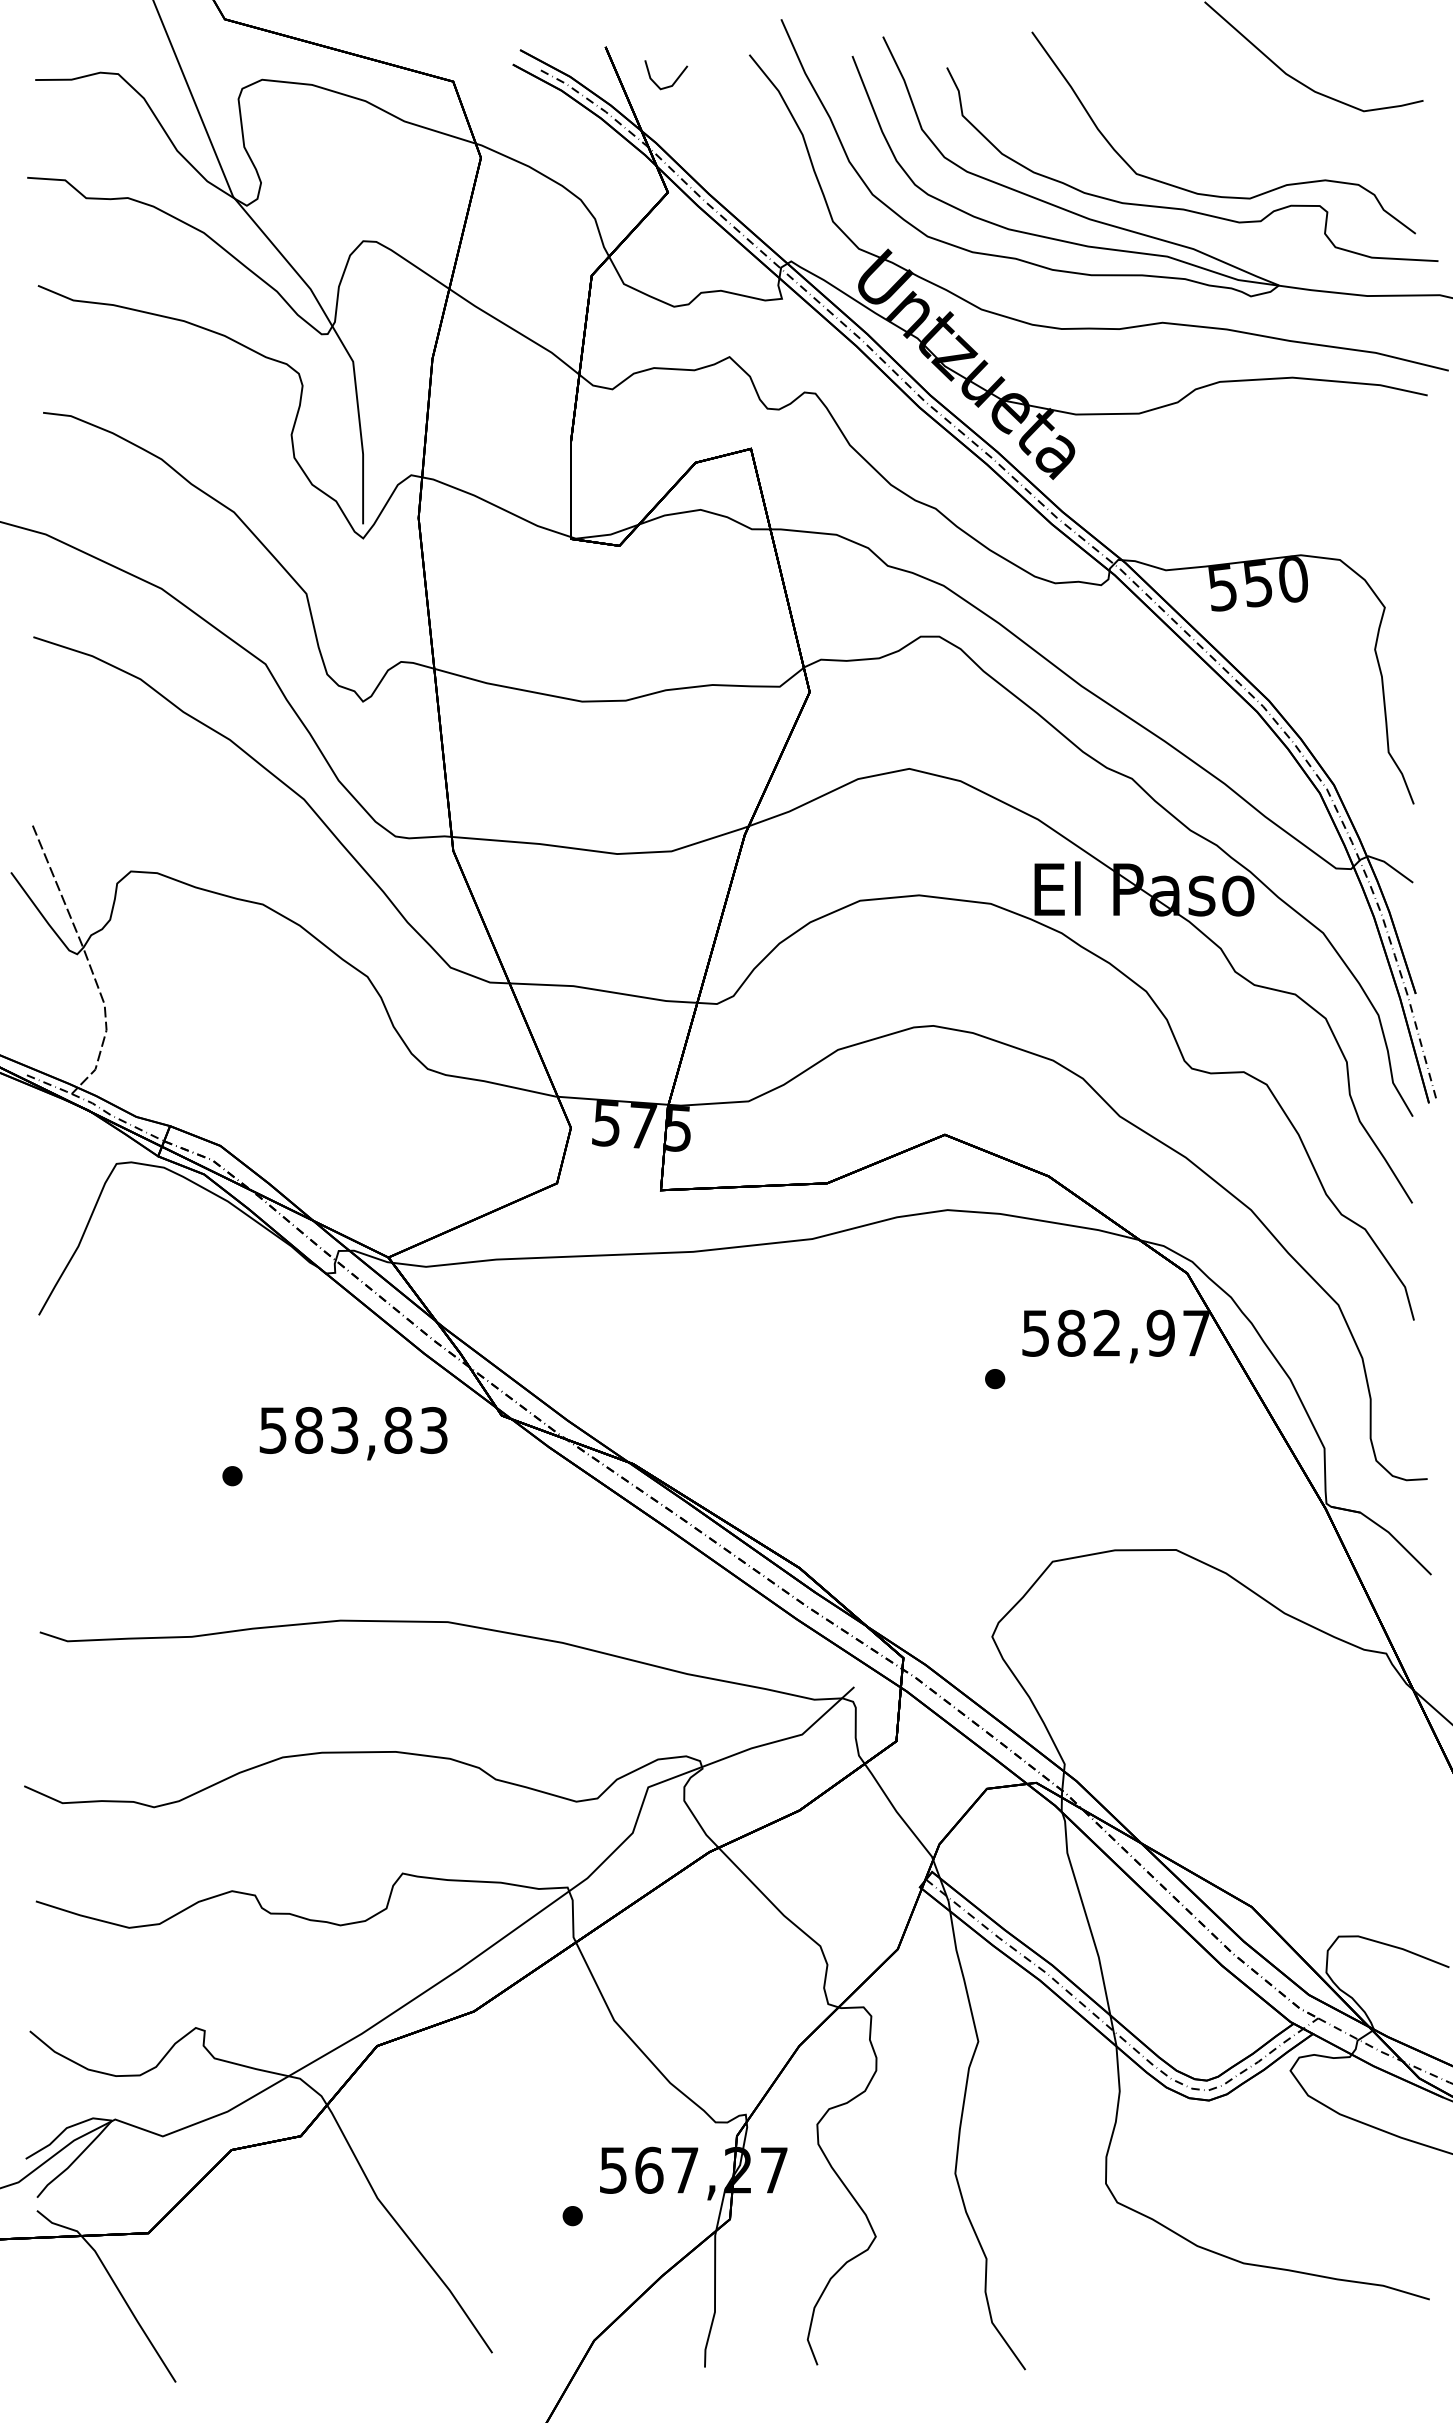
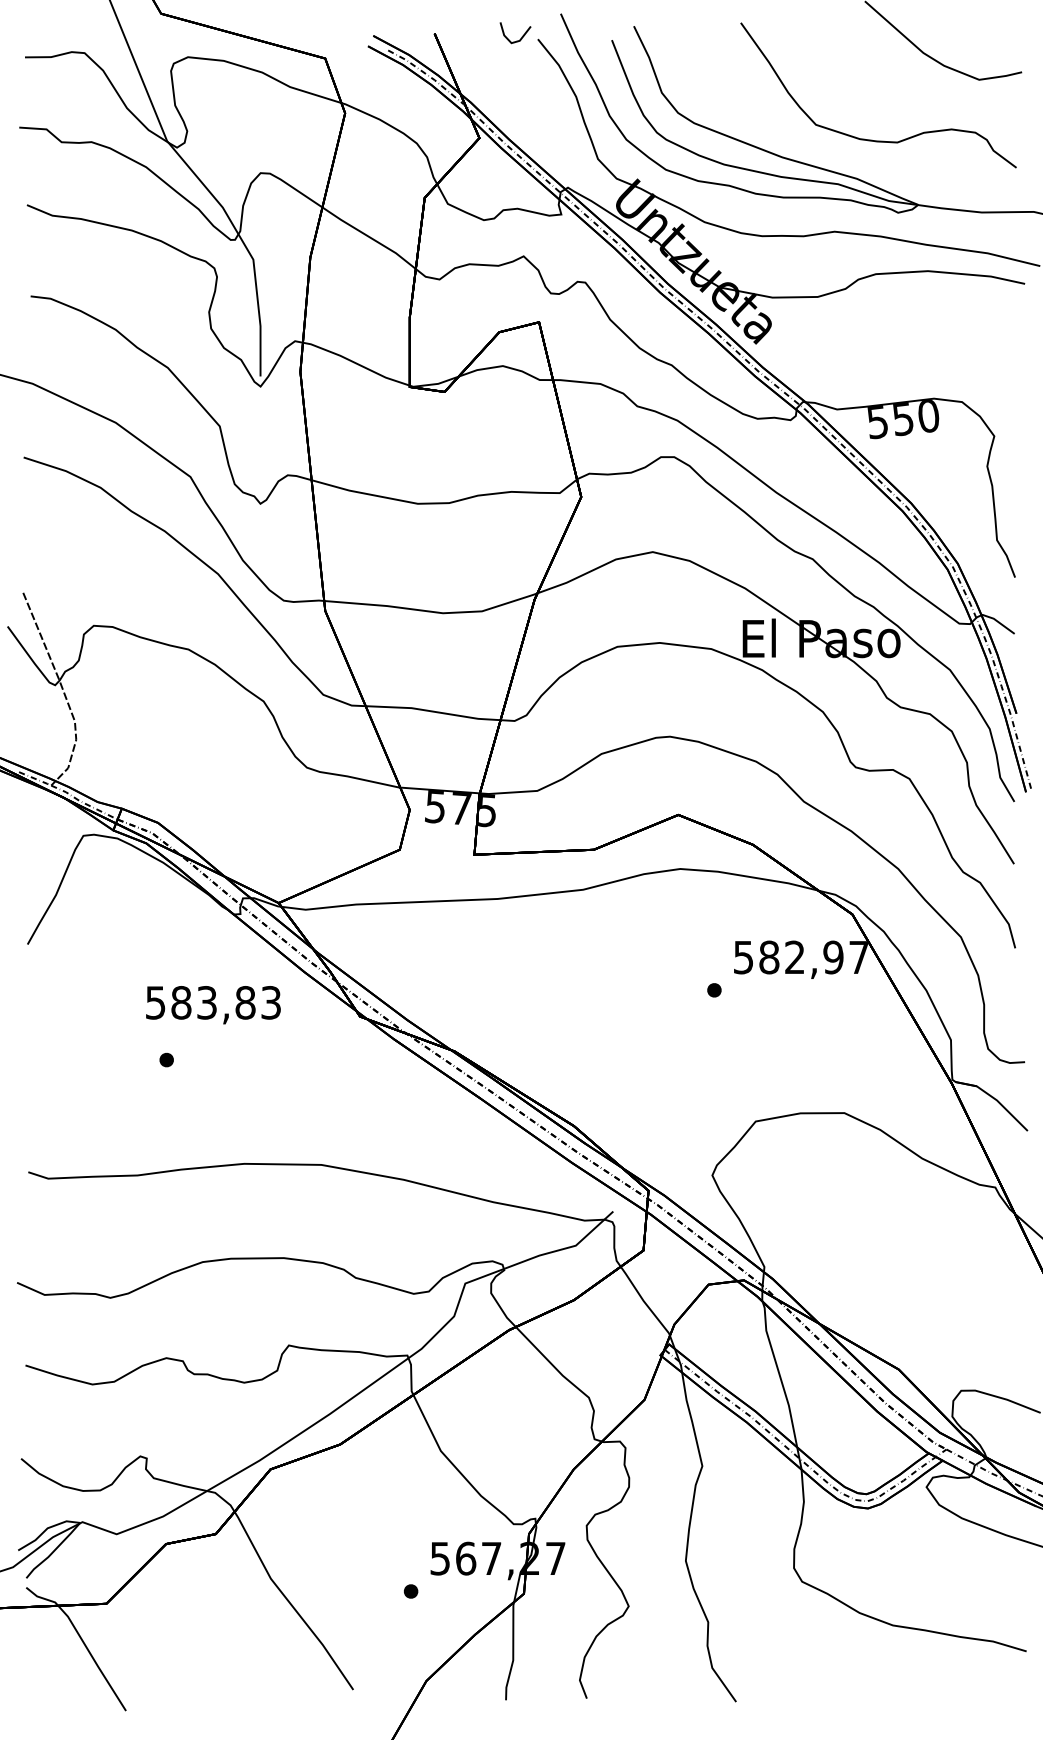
line: (675, 79) -> (522, 36), moved
curve: (1184, 208) -> (850, 149), removed
text: (353, 1433) -> (213, 1005), moved

